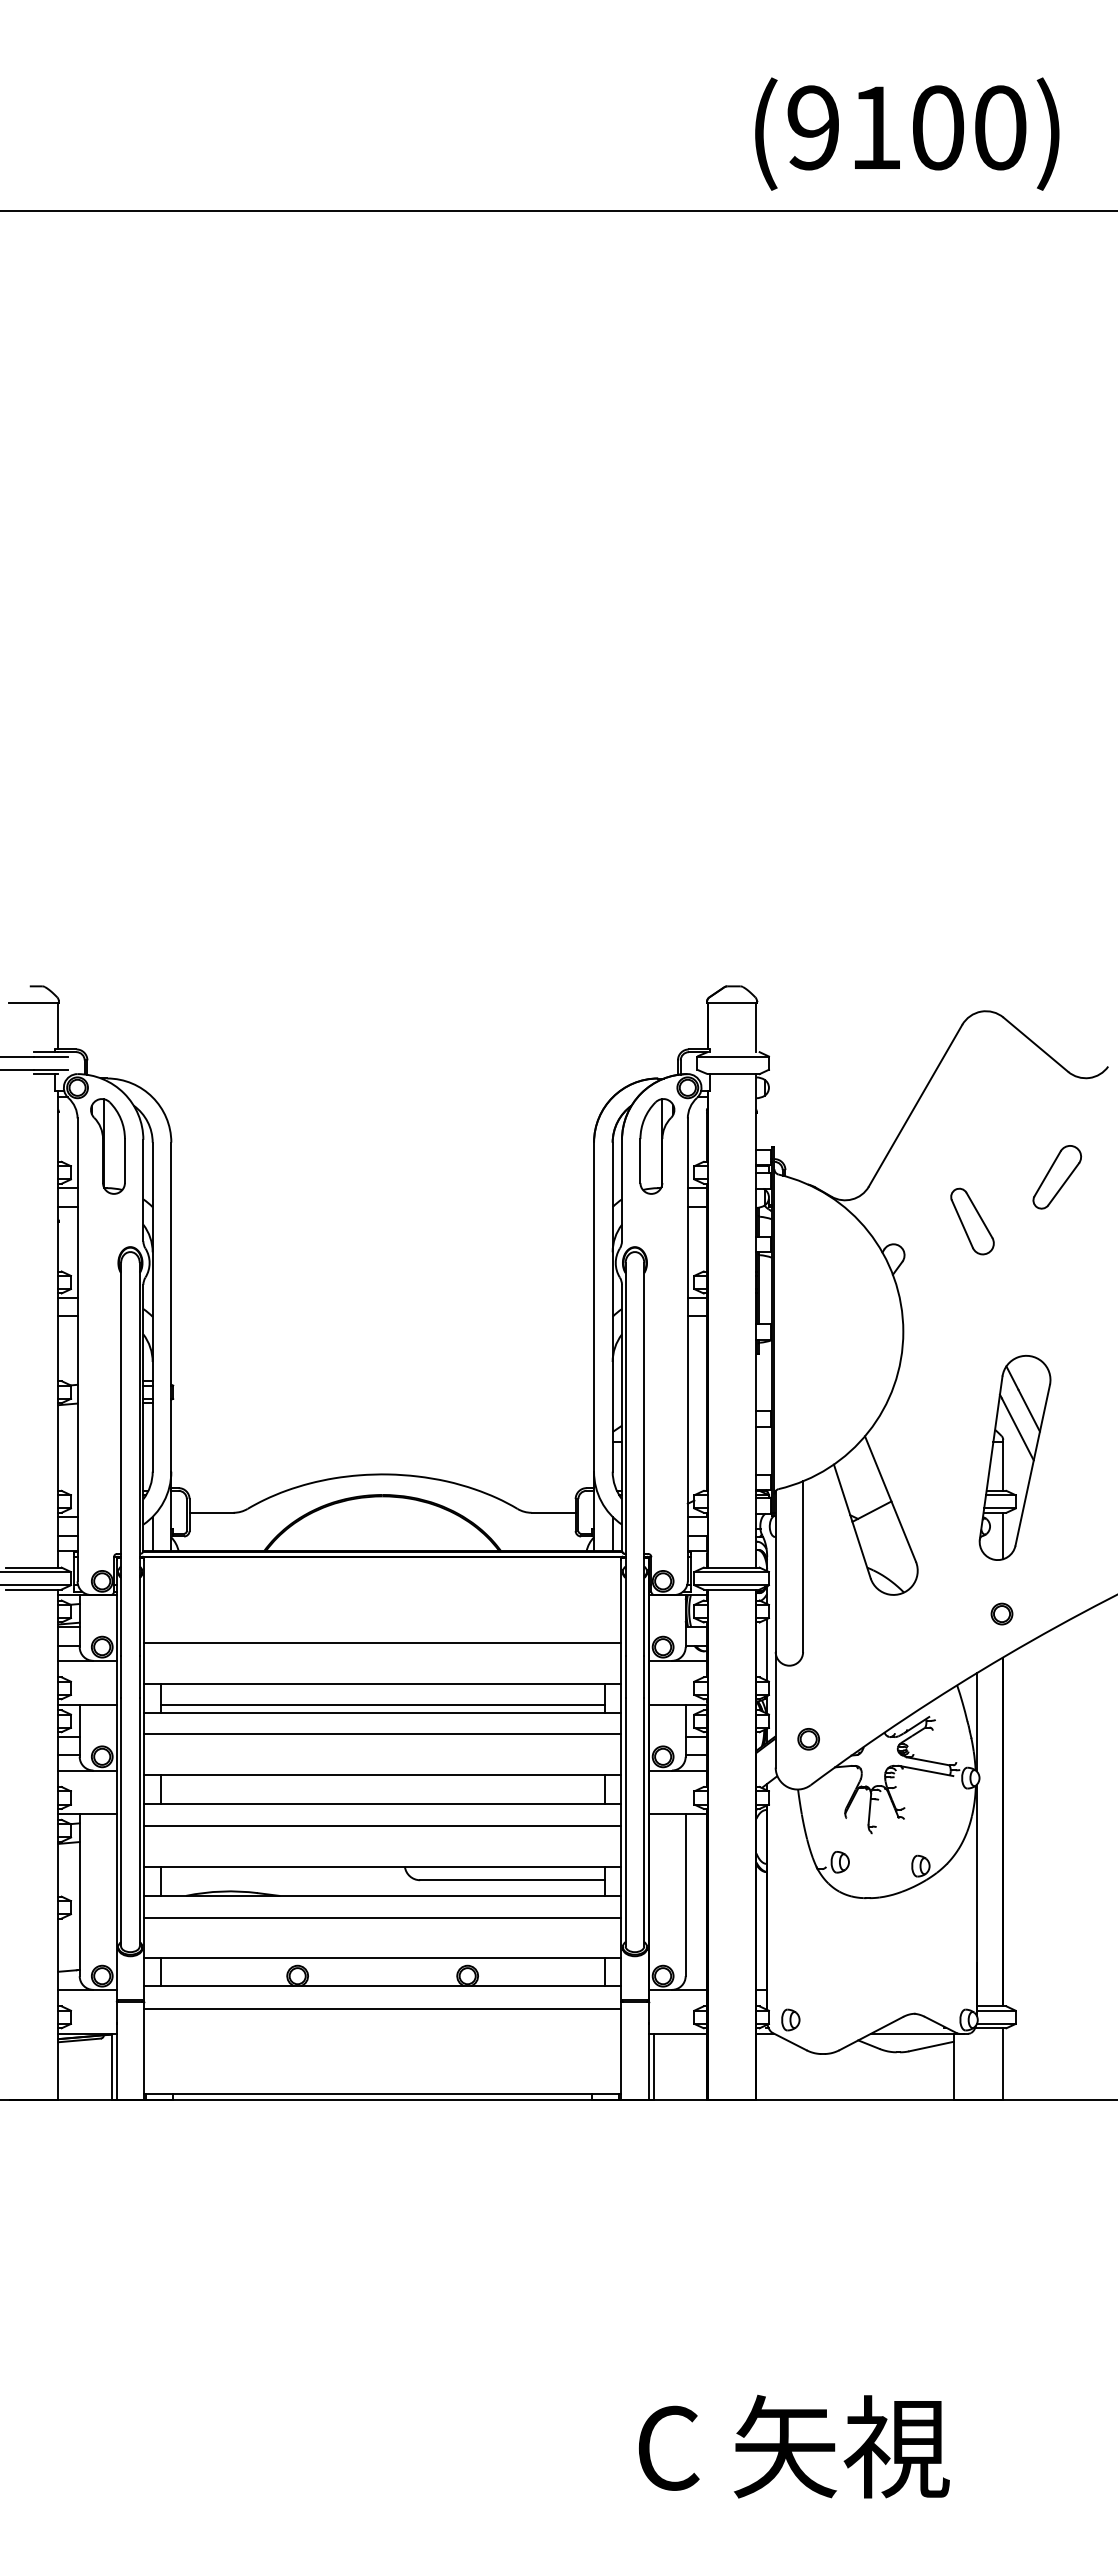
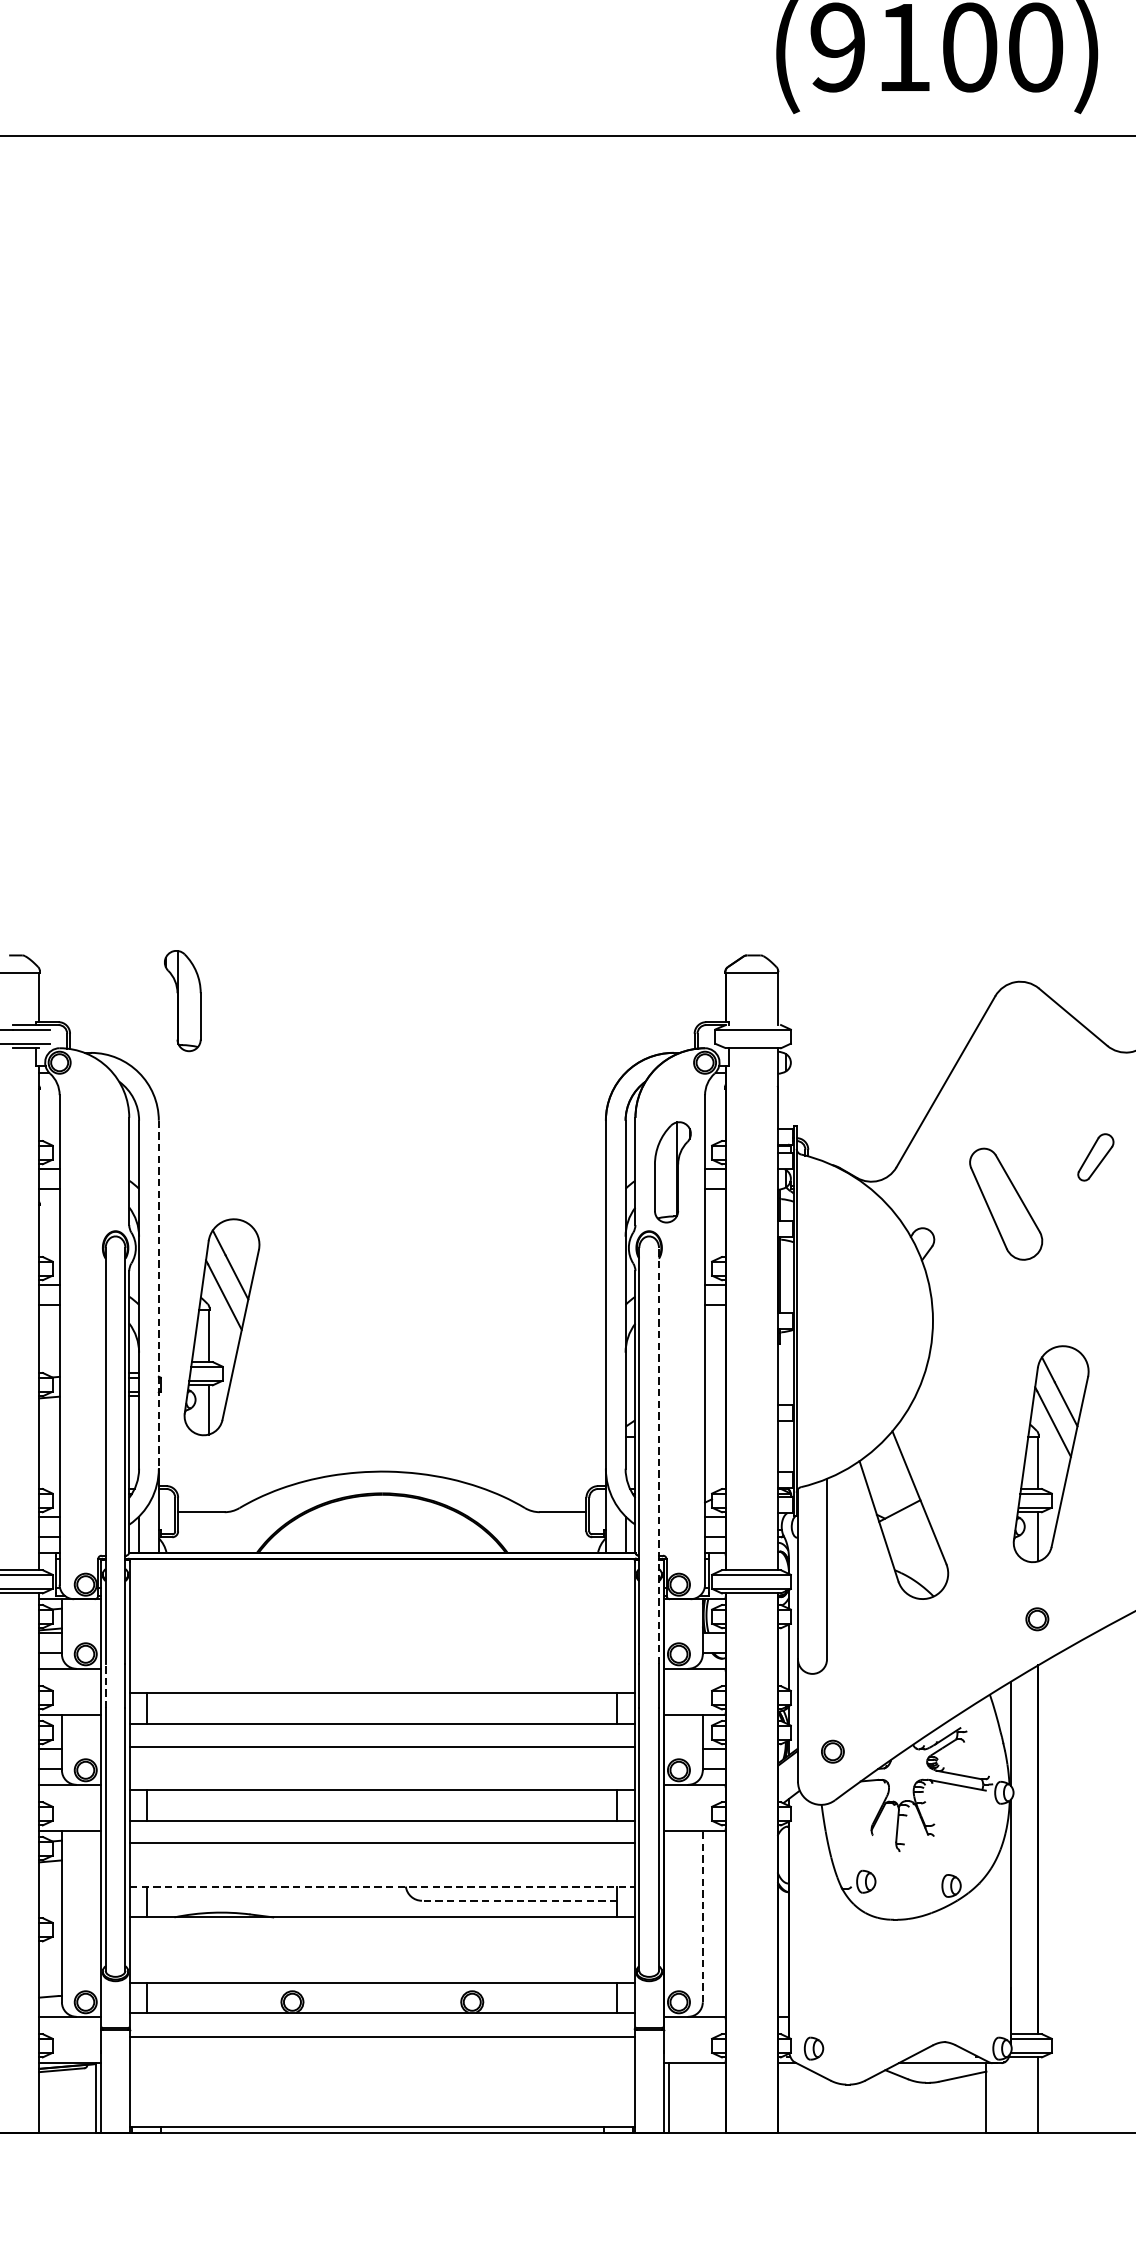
part: (107, 1146) -> (182, 1001), moved
part: (657, 1146) -> (672, 1172), moved
part: (1057, 1177) -> (1096, 1157), size x0.7
part: (972, 1221) -> (1006, 1204), size x1.6
line: (171, 1307) -> (159, 1295), solid -> dashed
part: (230, 1337) -> (221, 1326), added
line: (644, 1459) -> (659, 1455), solid -> dashed
line: (382, 1642) -> (382, 1649), removed
line: (121, 1677) -> (106, 1686), solid -> dashed
line: (382, 1704) -> (382, 1714), removed
line: (382, 1866) -> (382, 1886), solid -> dashed
line: (511, 1880) -> (518, 1901), solid -> dashed
line: (685, 1895) -> (702, 1916), solid -> dashed
line: (382, 1917) -> (382, 1940), removed

